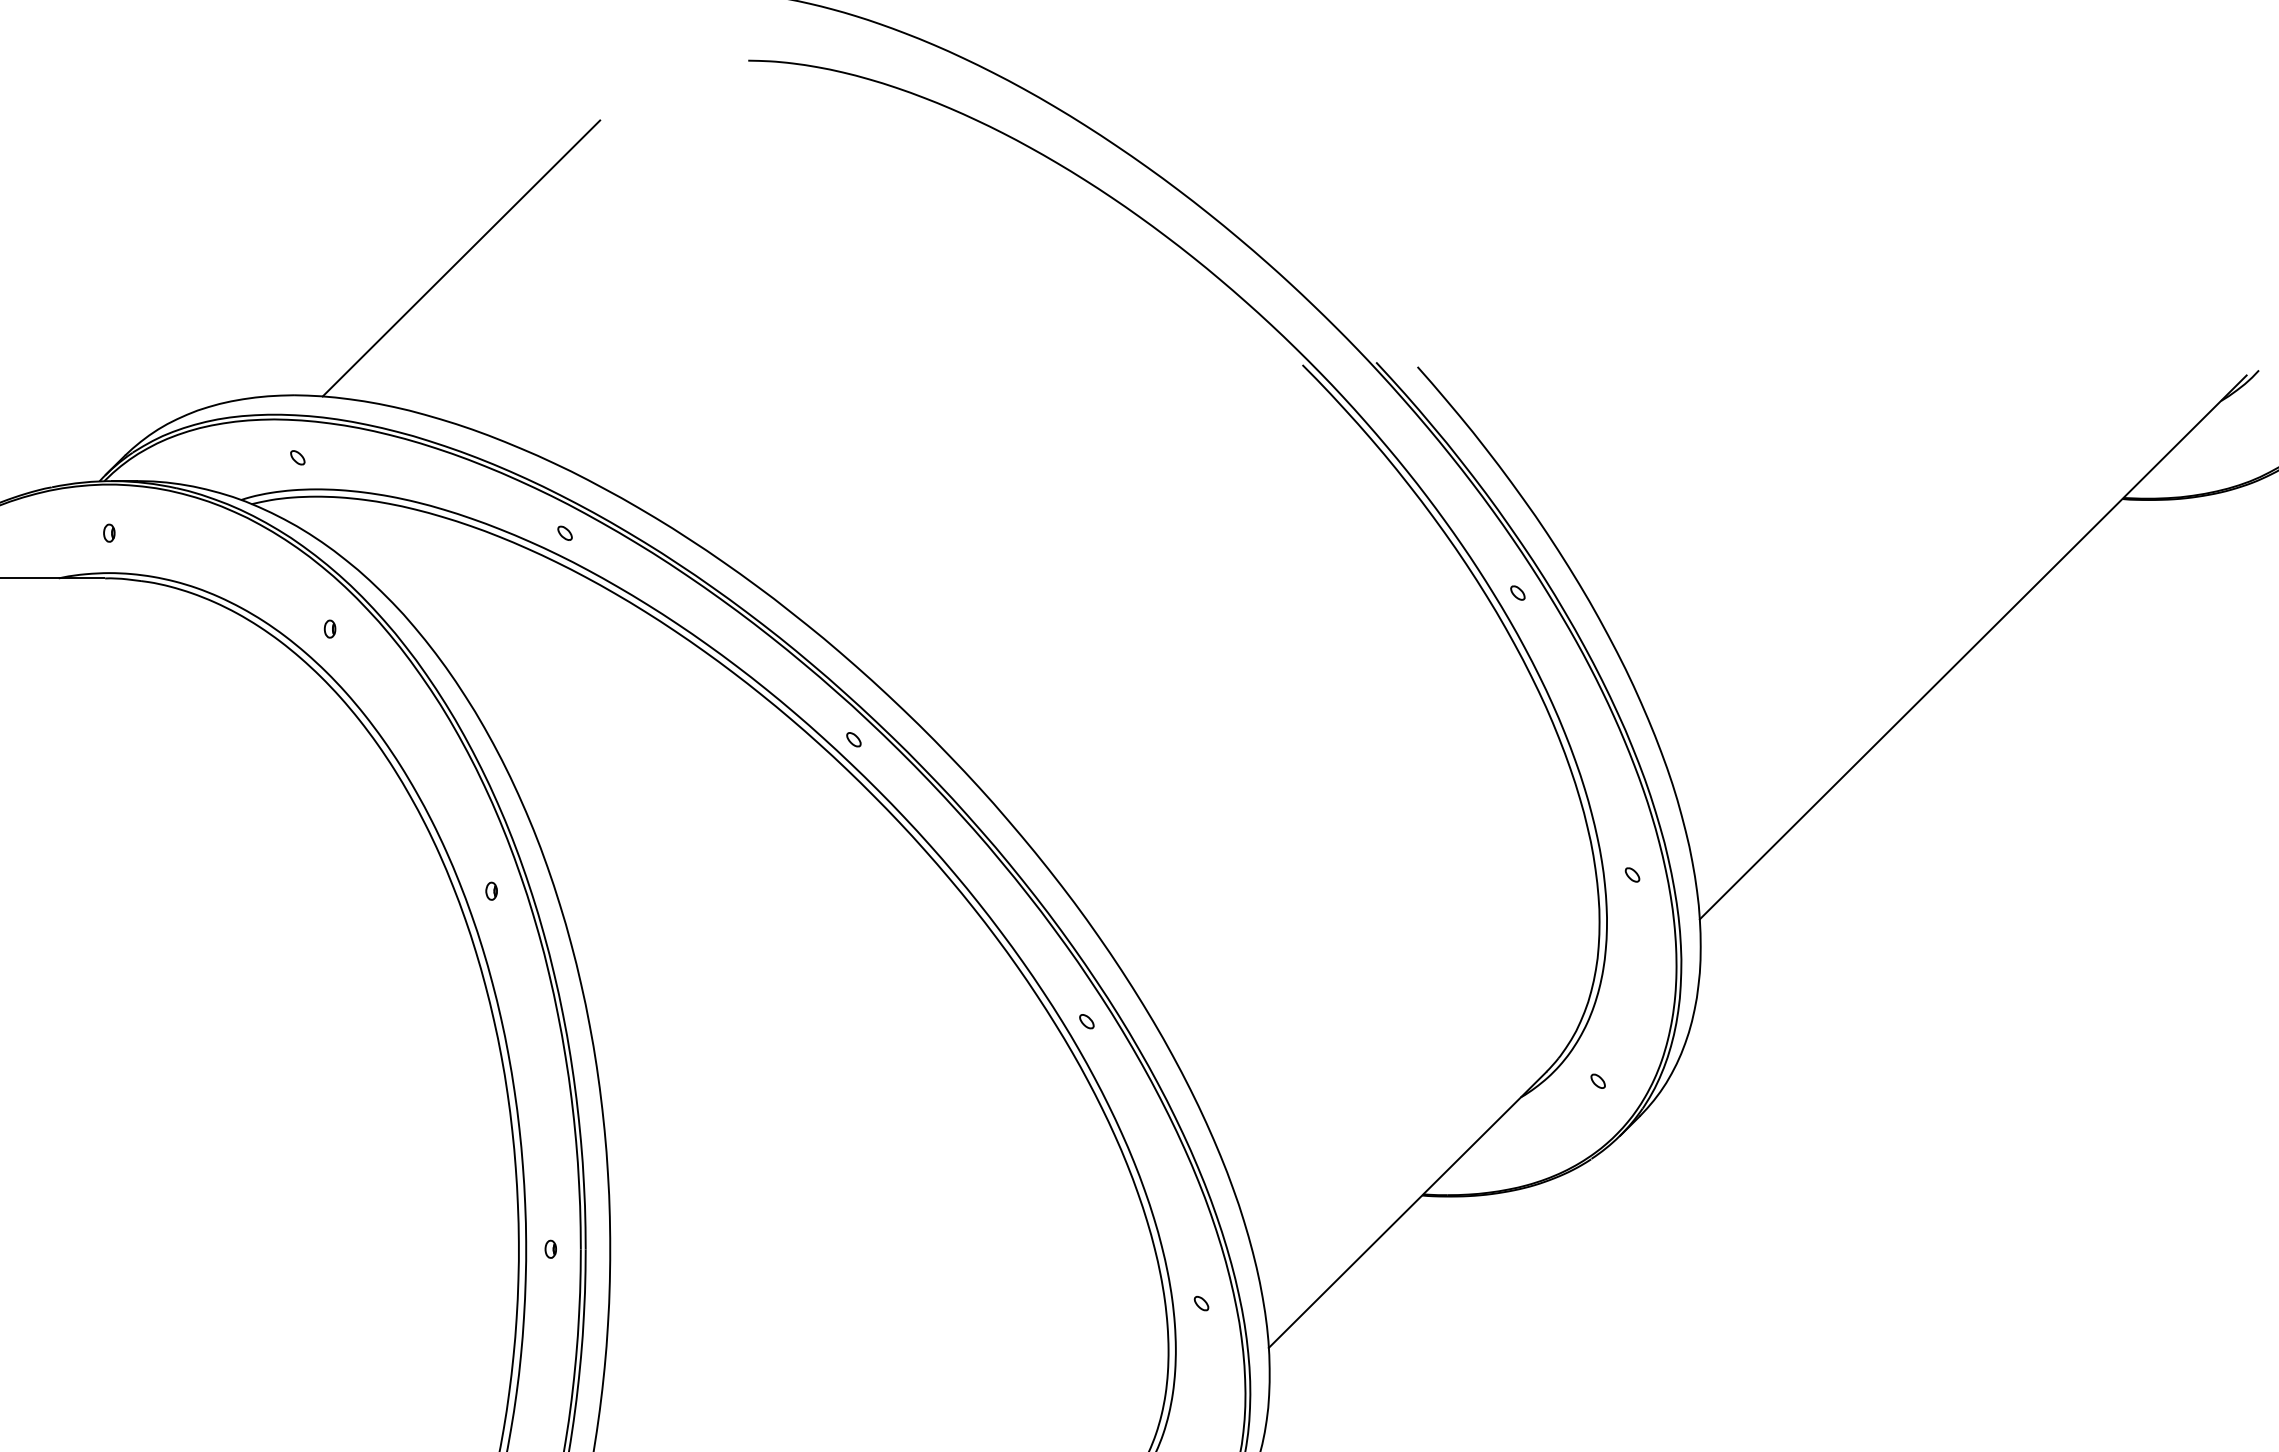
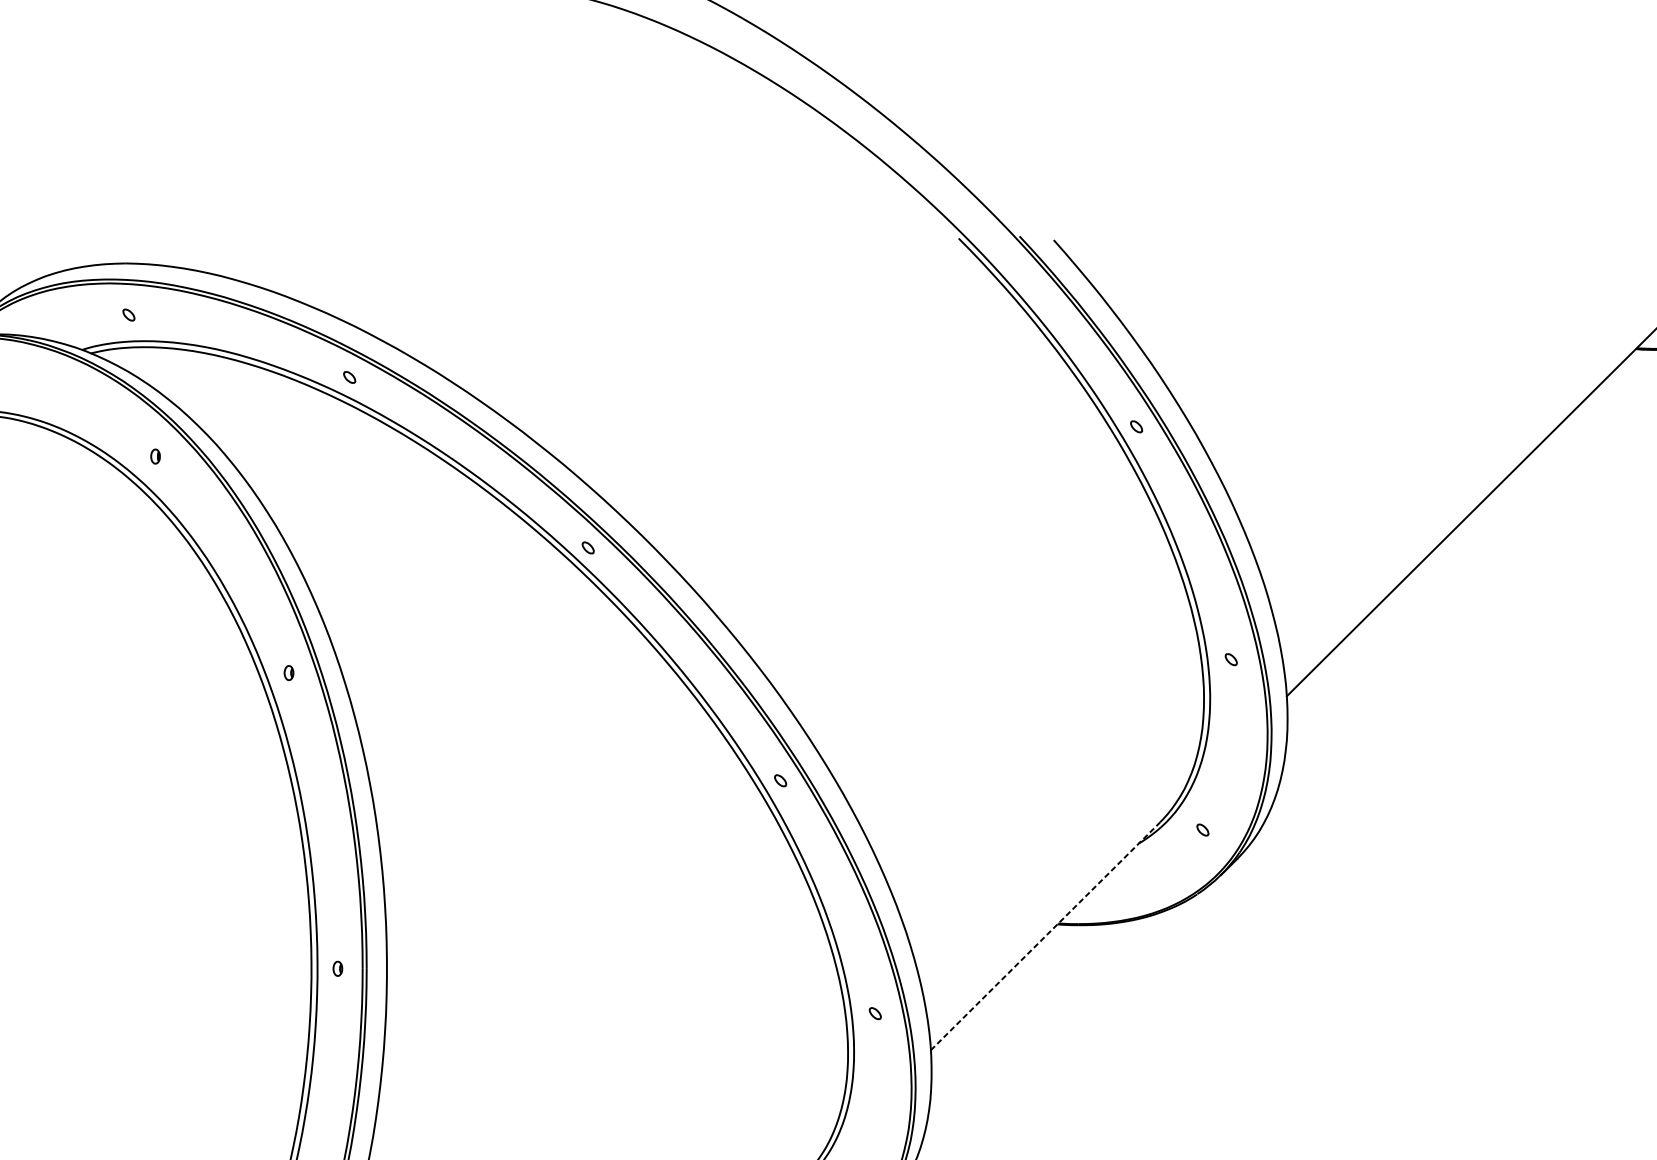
line: (461, 258) -> (264, 150), removed
line: (1407, 1210) -> (1045, 936), solid -> dashed

